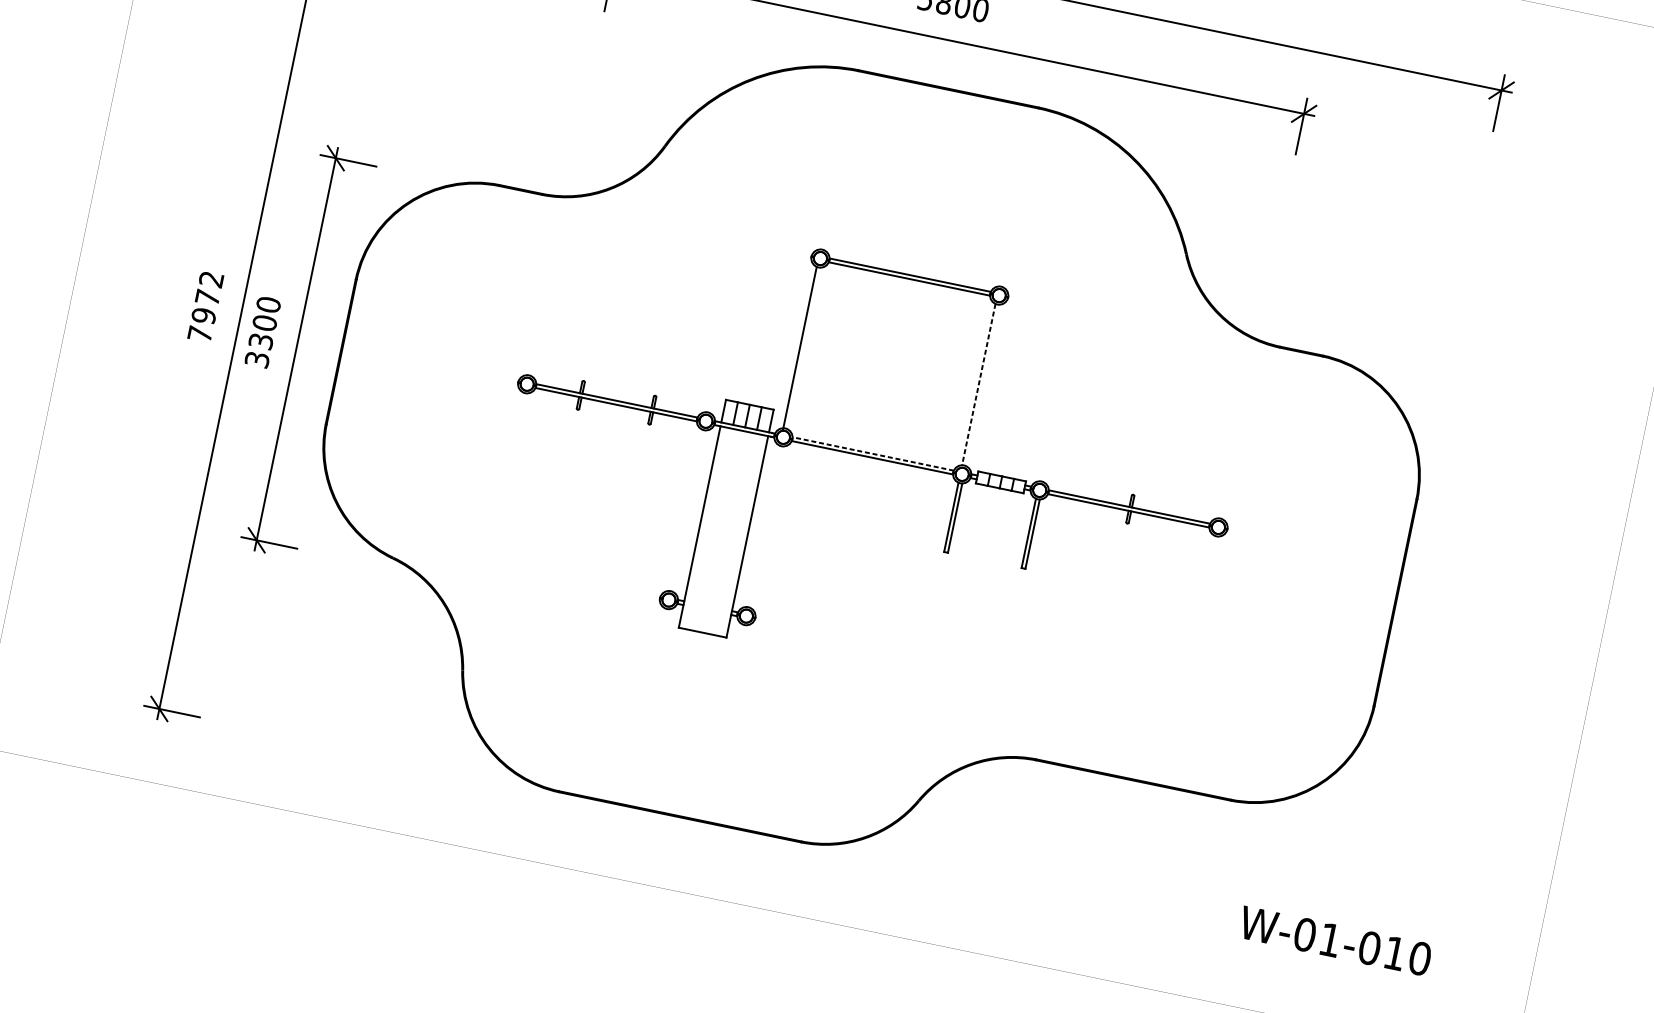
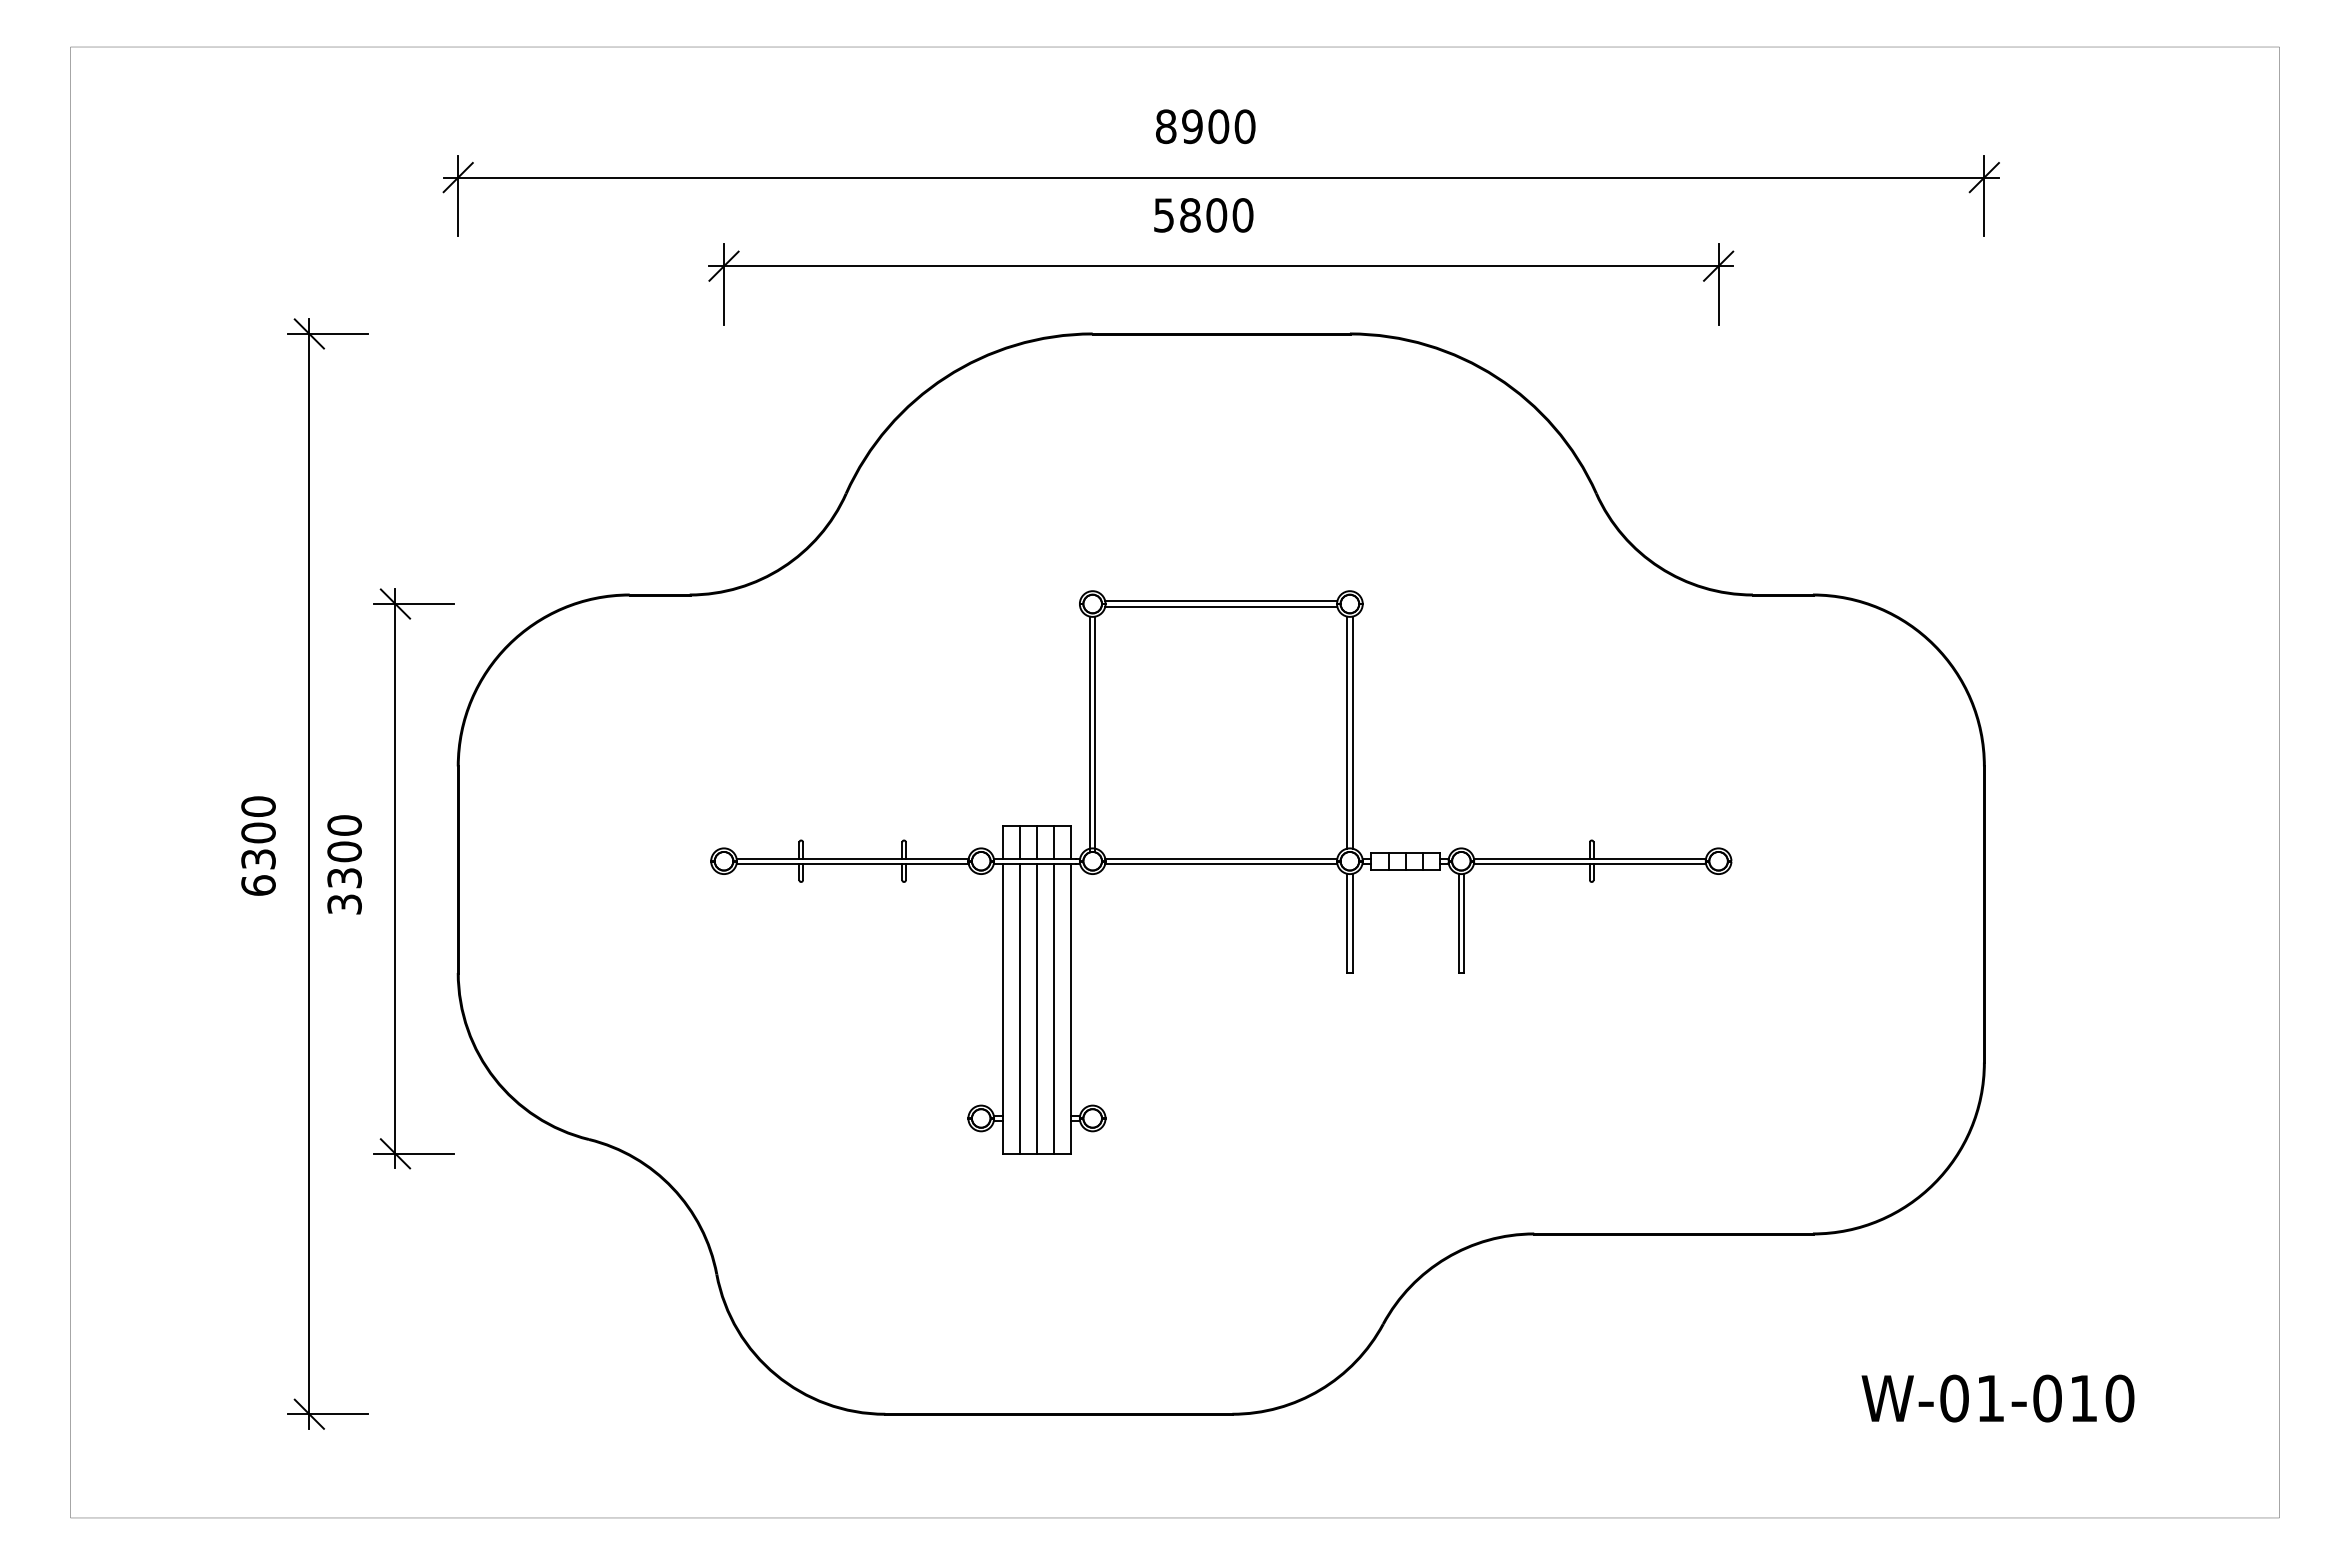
text: (205, 306) -> (258, 845), 7972 -> 6300
line: (803, 348) -> (1095, 733), added
line: (978, 385) -> (1347, 733), dashed -> solid
line: (982, 385) -> (1352, 732), added
line: (872, 453) -> (1220, 858), dashed -> solid
line: (711, 529) -> (1019, 1008), added
line: (723, 531) -> (1037, 1008), added
line: (735, 534) -> (1054, 1008), added

